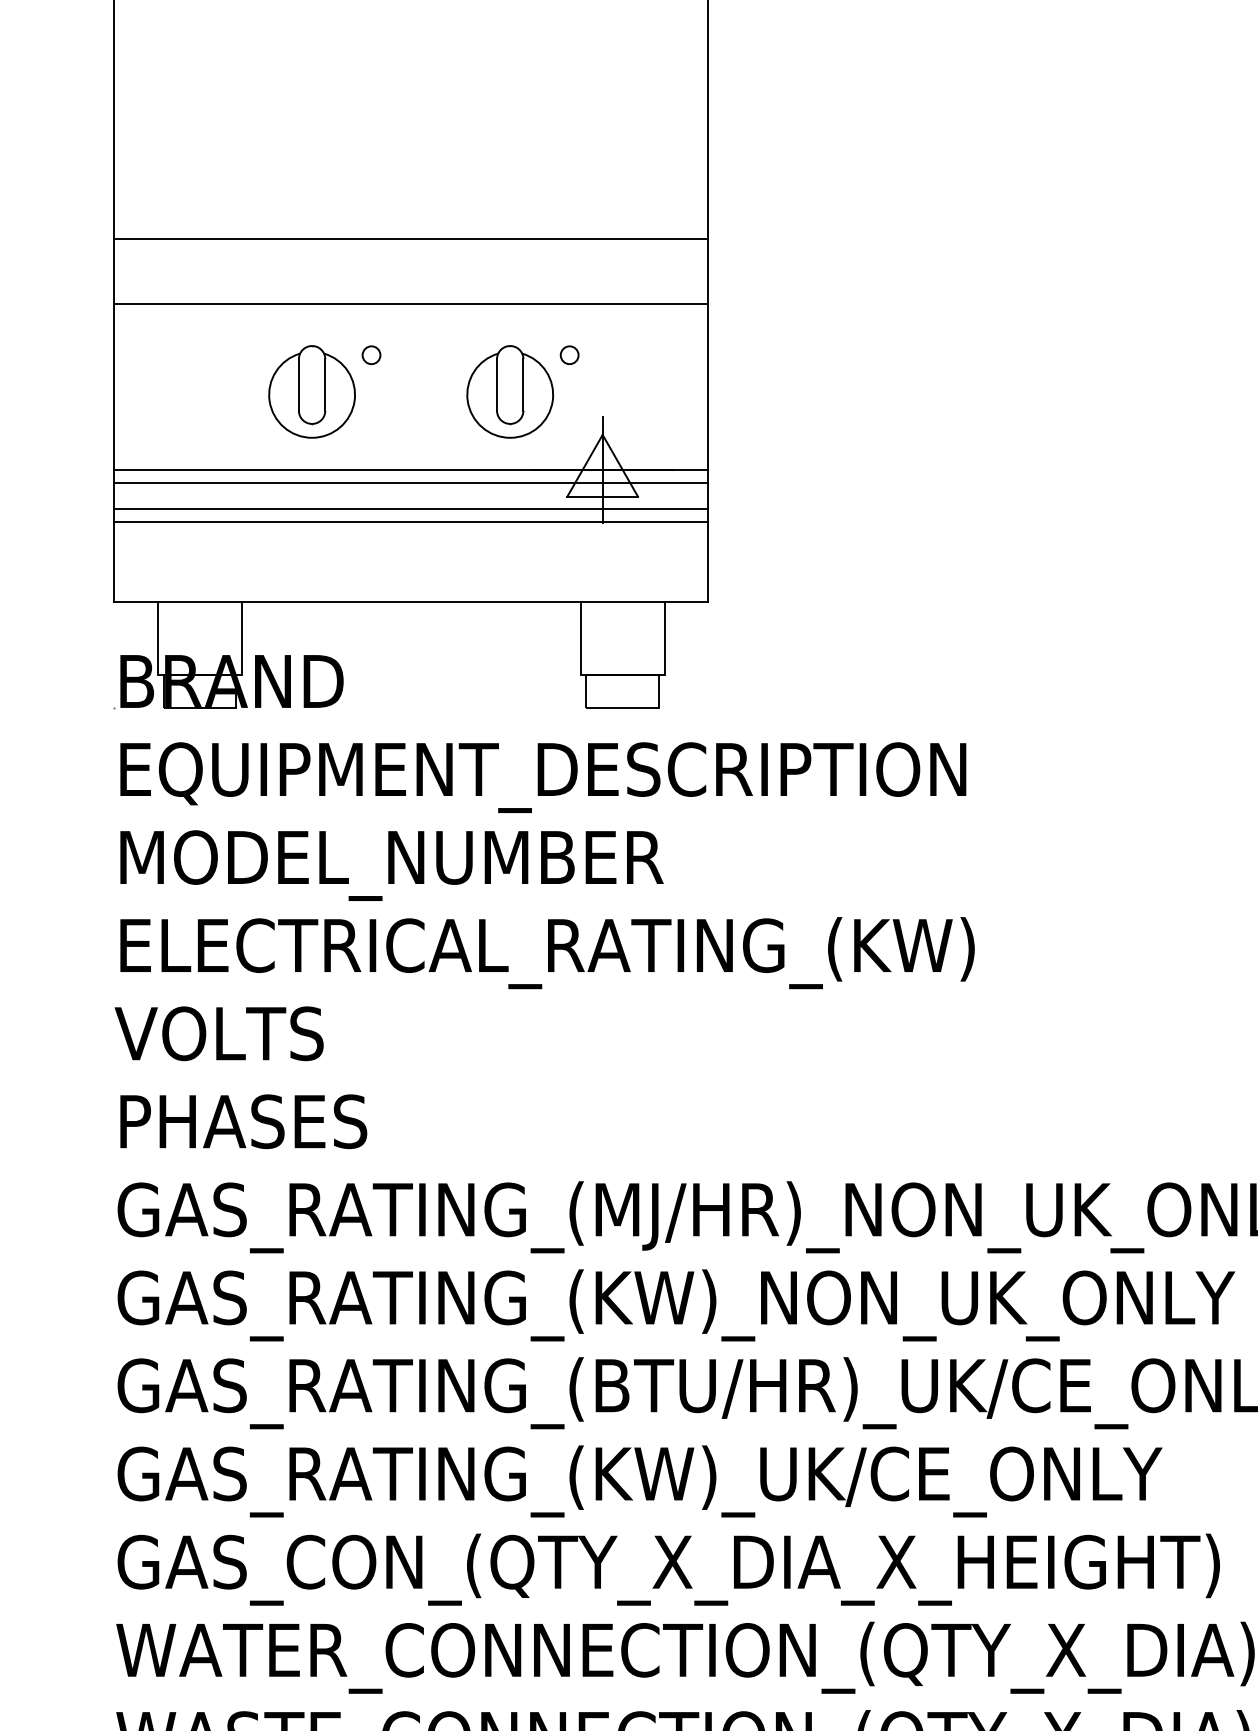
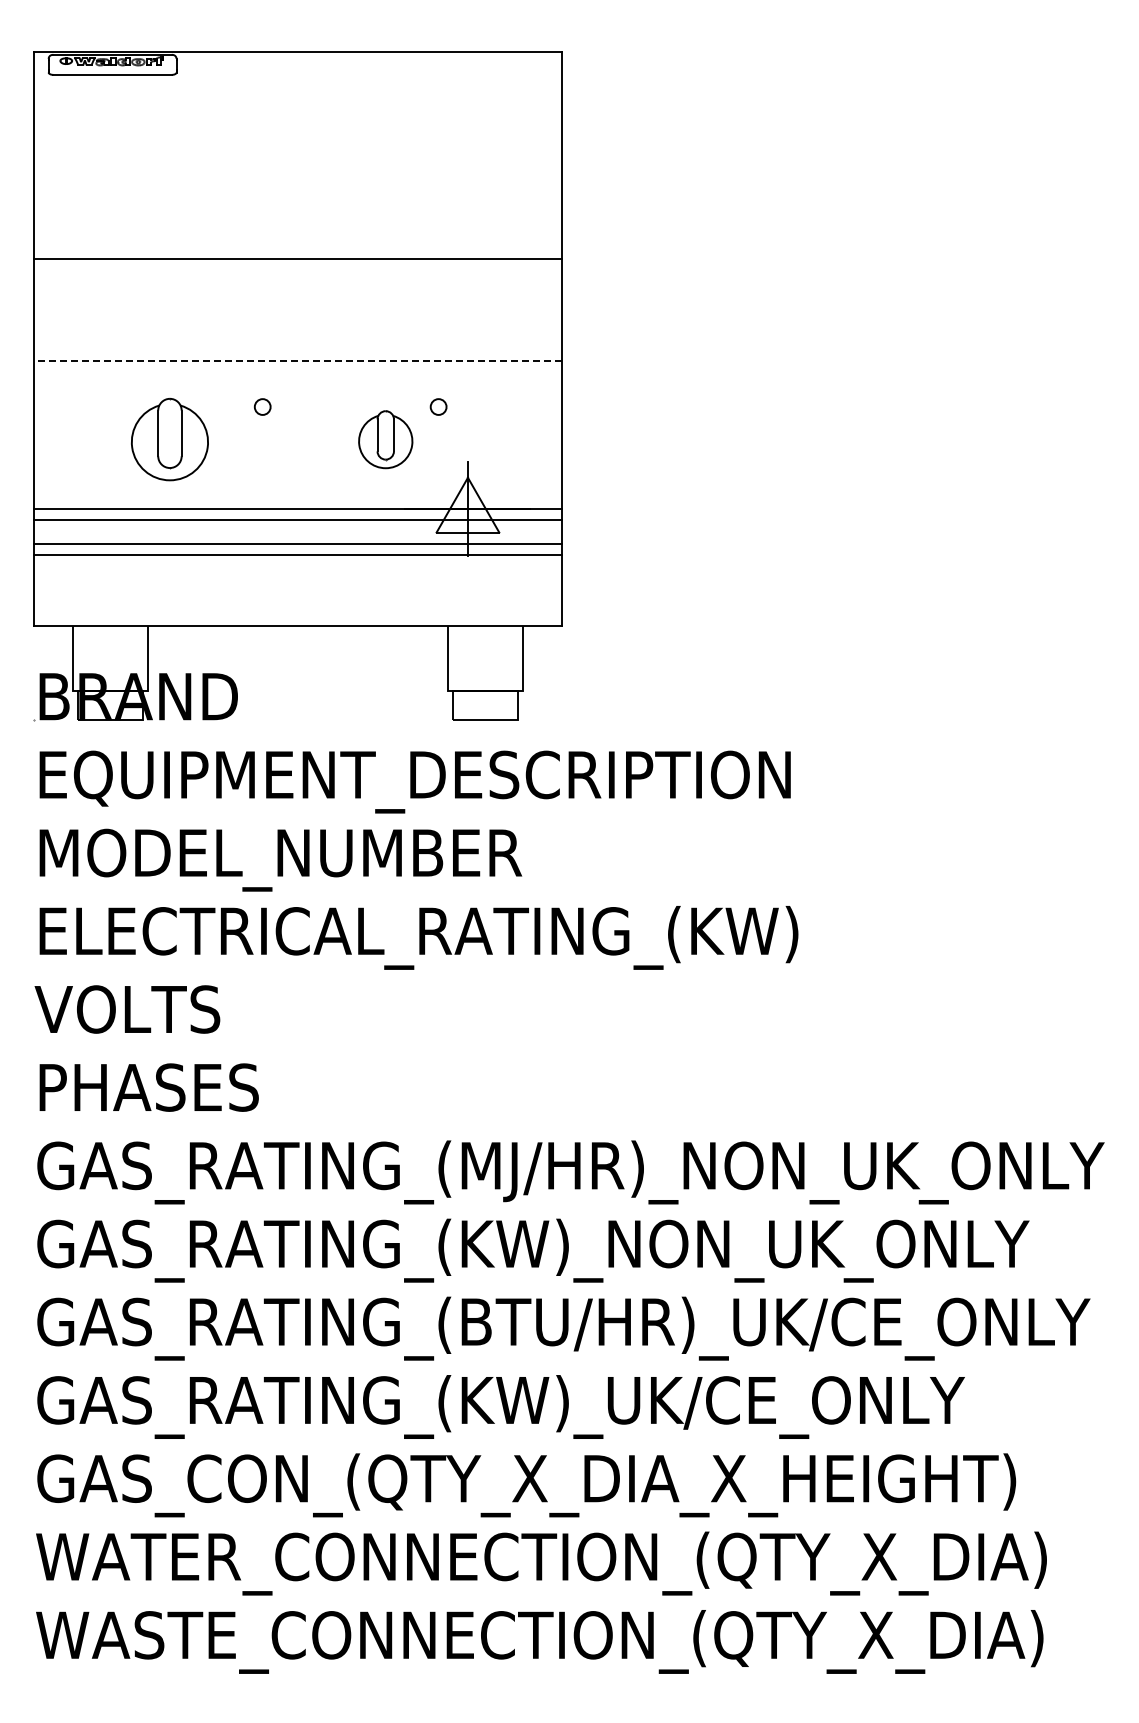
line: (410, 238) -> (297, 258), moved
line: (410, 303) -> (297, 361), solid -> dashed
part: (311, 391) -> (169, 439), moved
part: (509, 391) -> (385, 439), size x0.7

